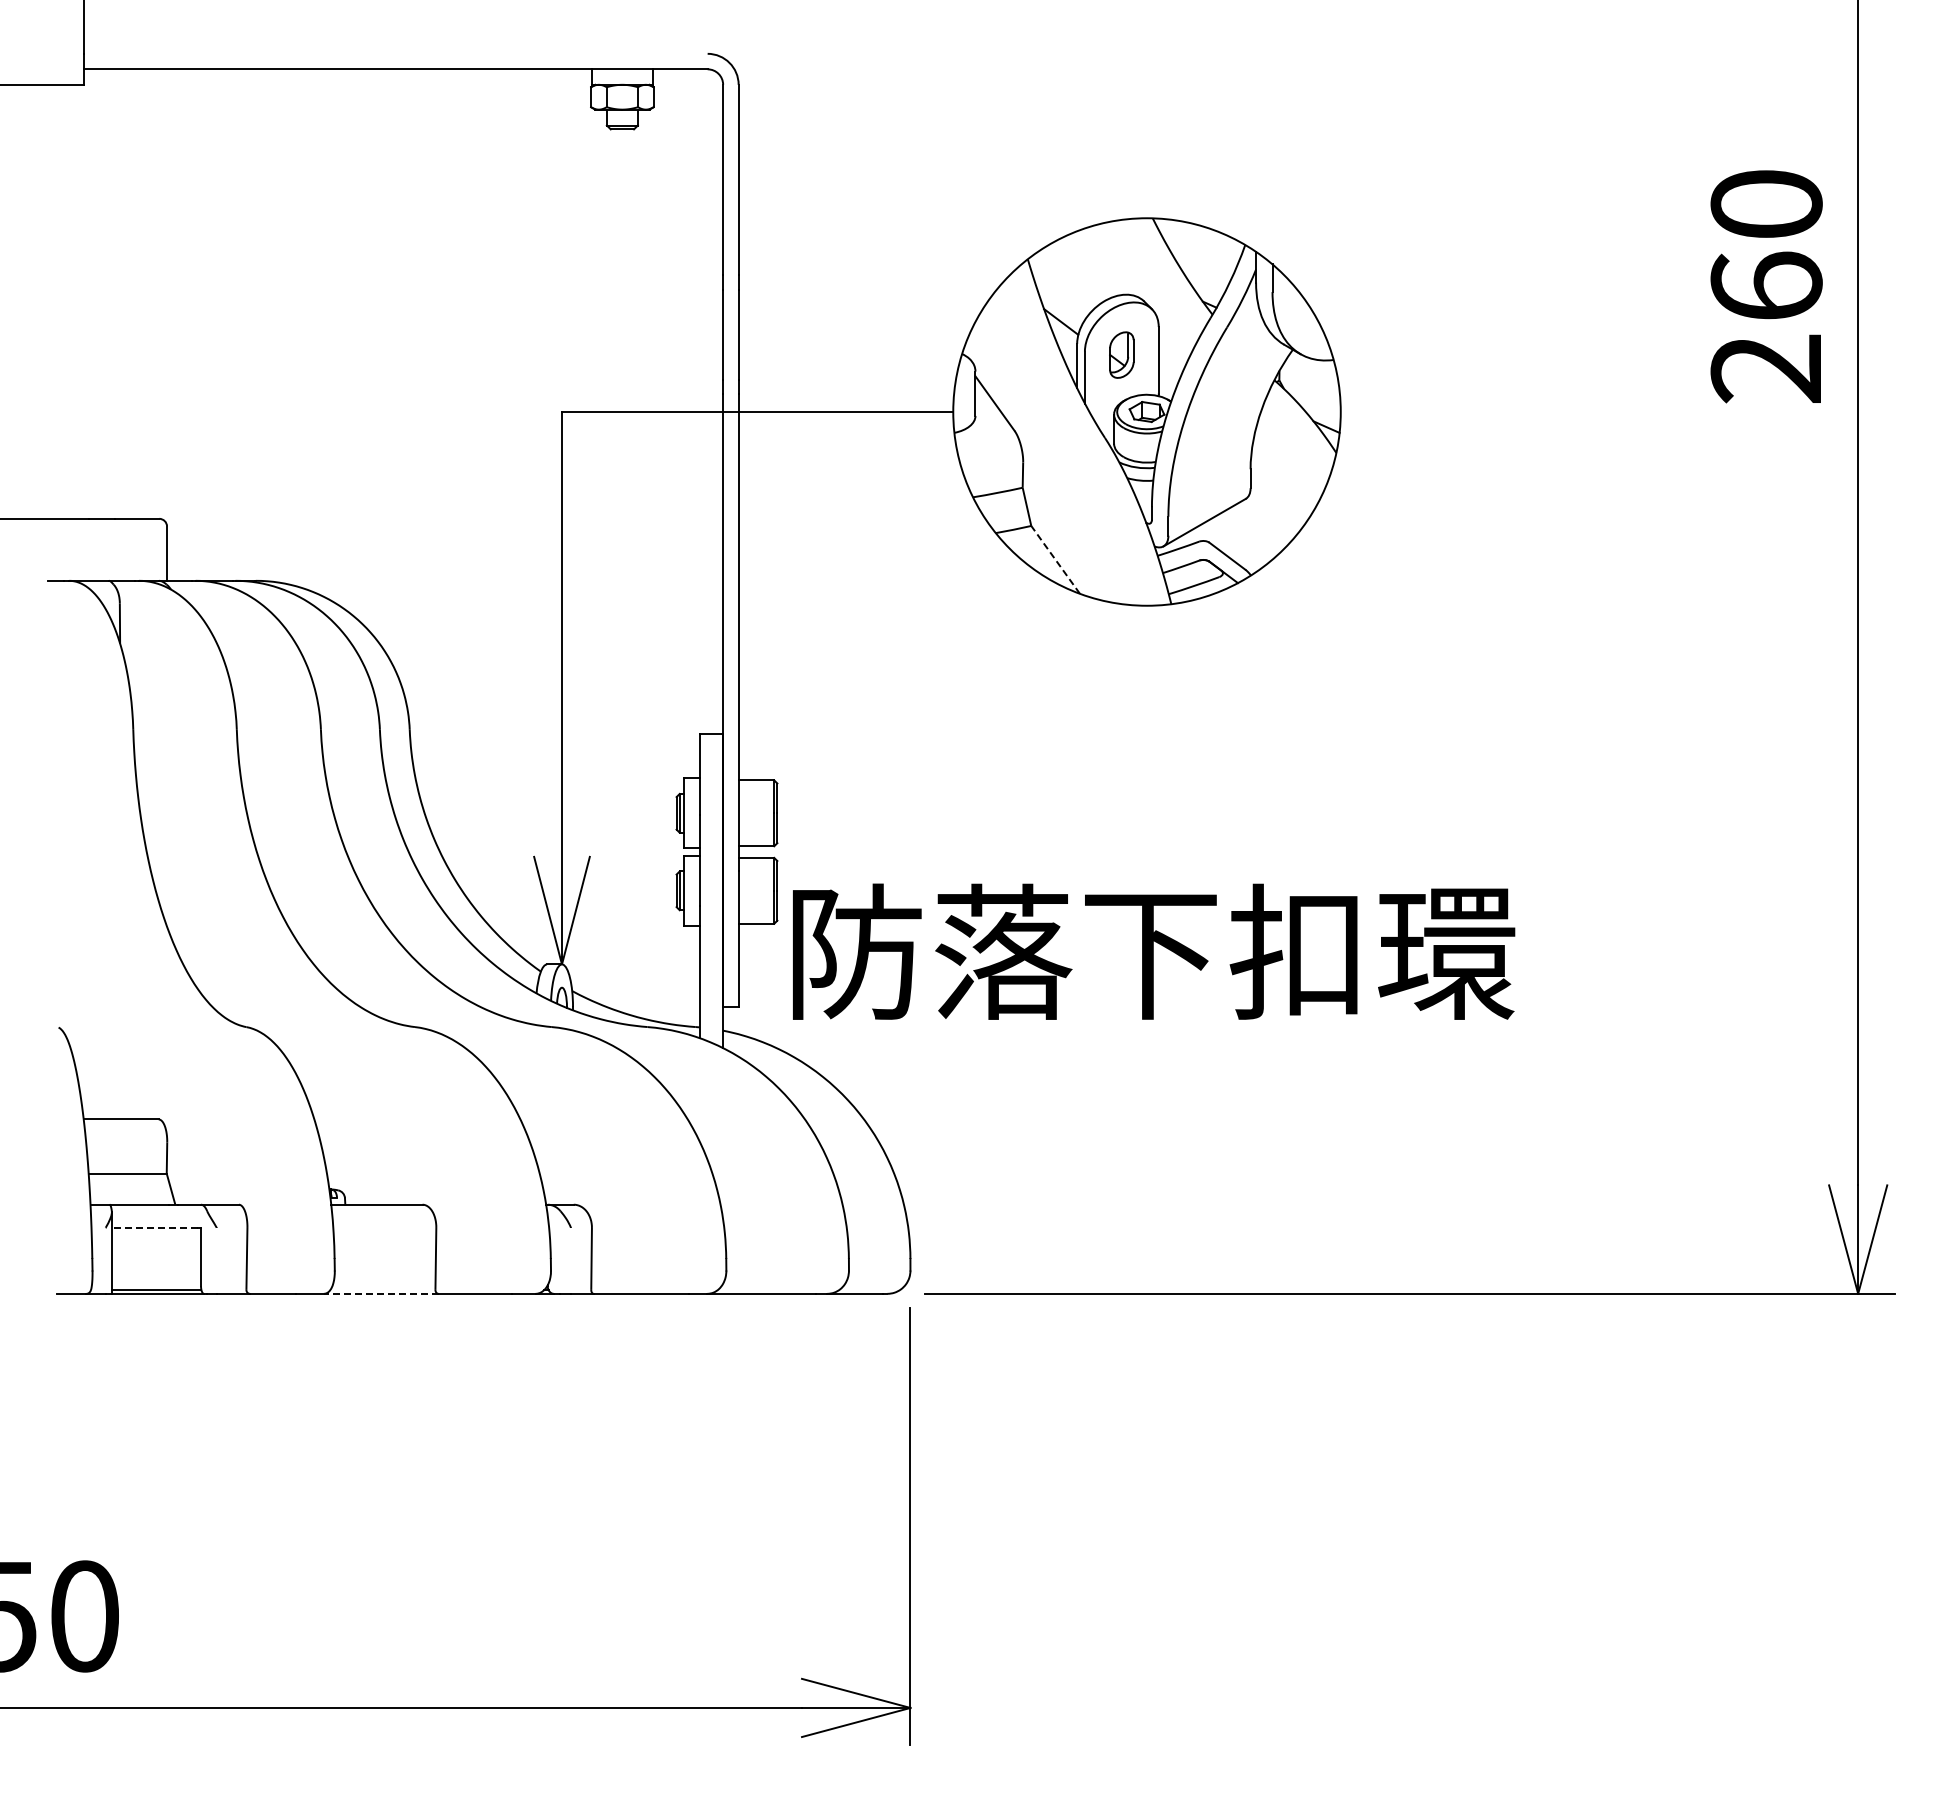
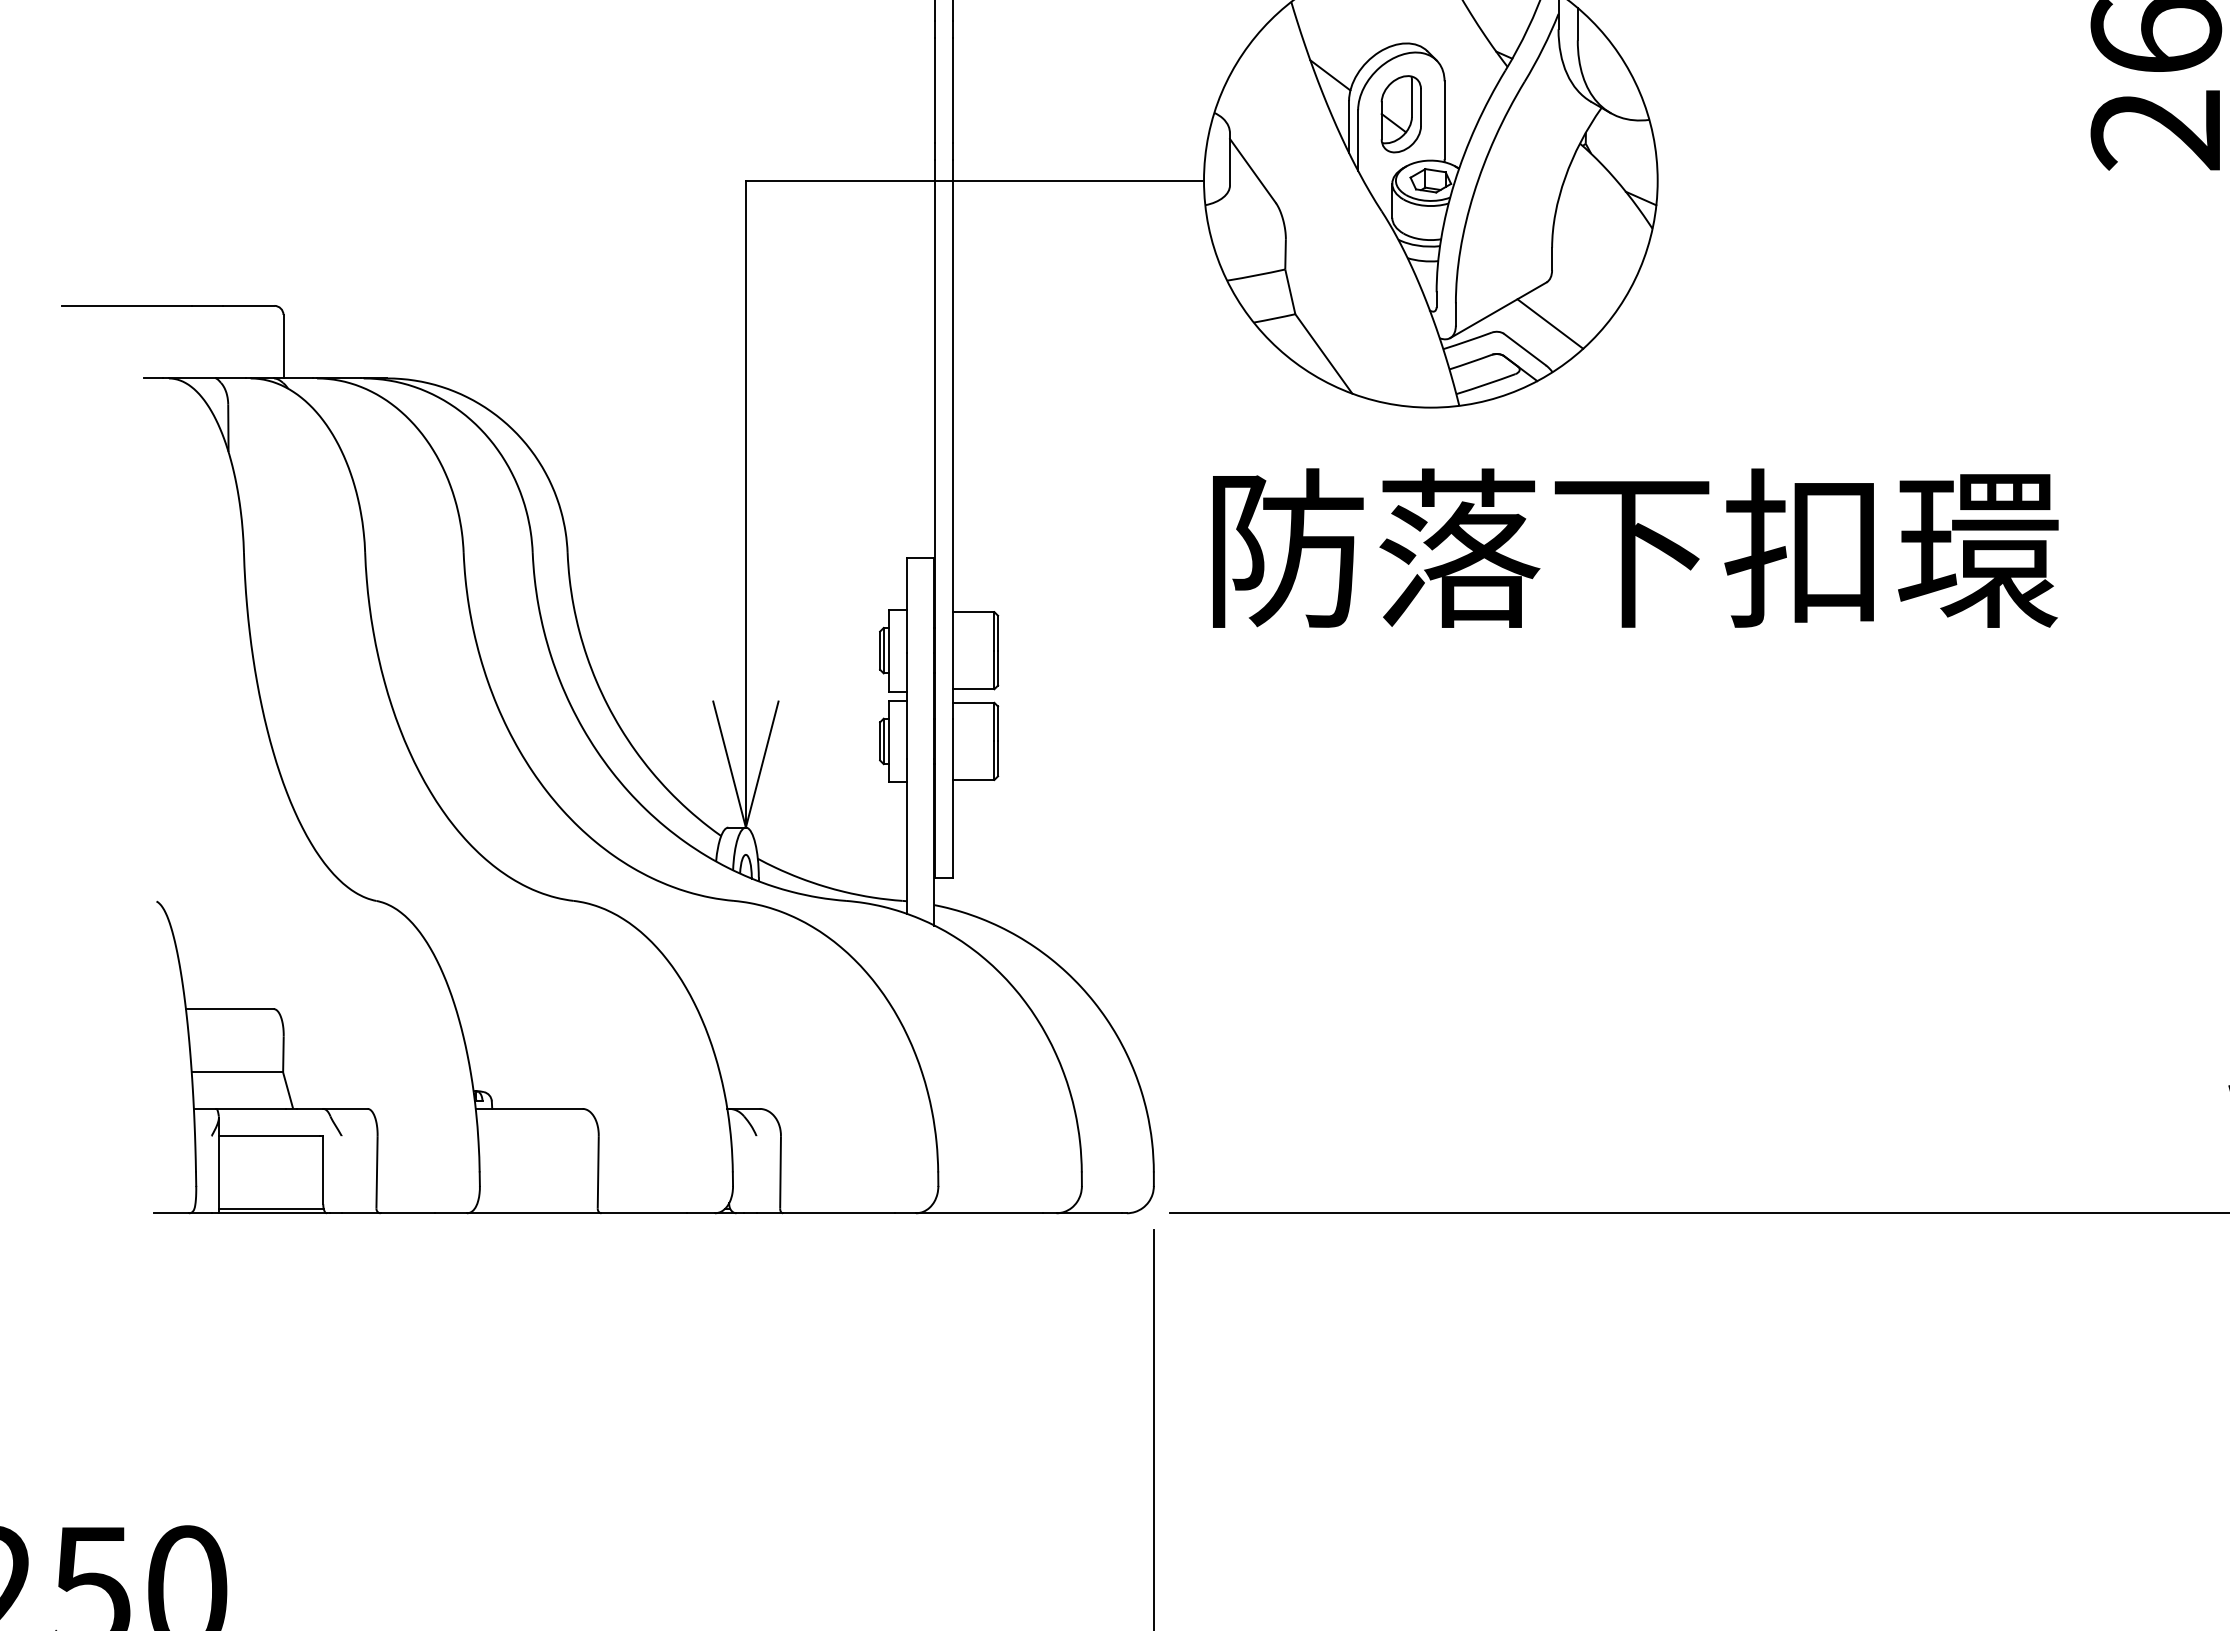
part: (1121, 354) -> (1400, 113), size x1.43
line: (1249, 534) -> (1550, 324), added
line: (1055, 559) -> (1323, 353), dashed -> solid
text: (1154, 951) -> (1636, 547), moved
line: (154, 1227) -> (268, 1135), dashed -> solid
line: (380, 1293) -> (533, 1212), dashed -> solid

